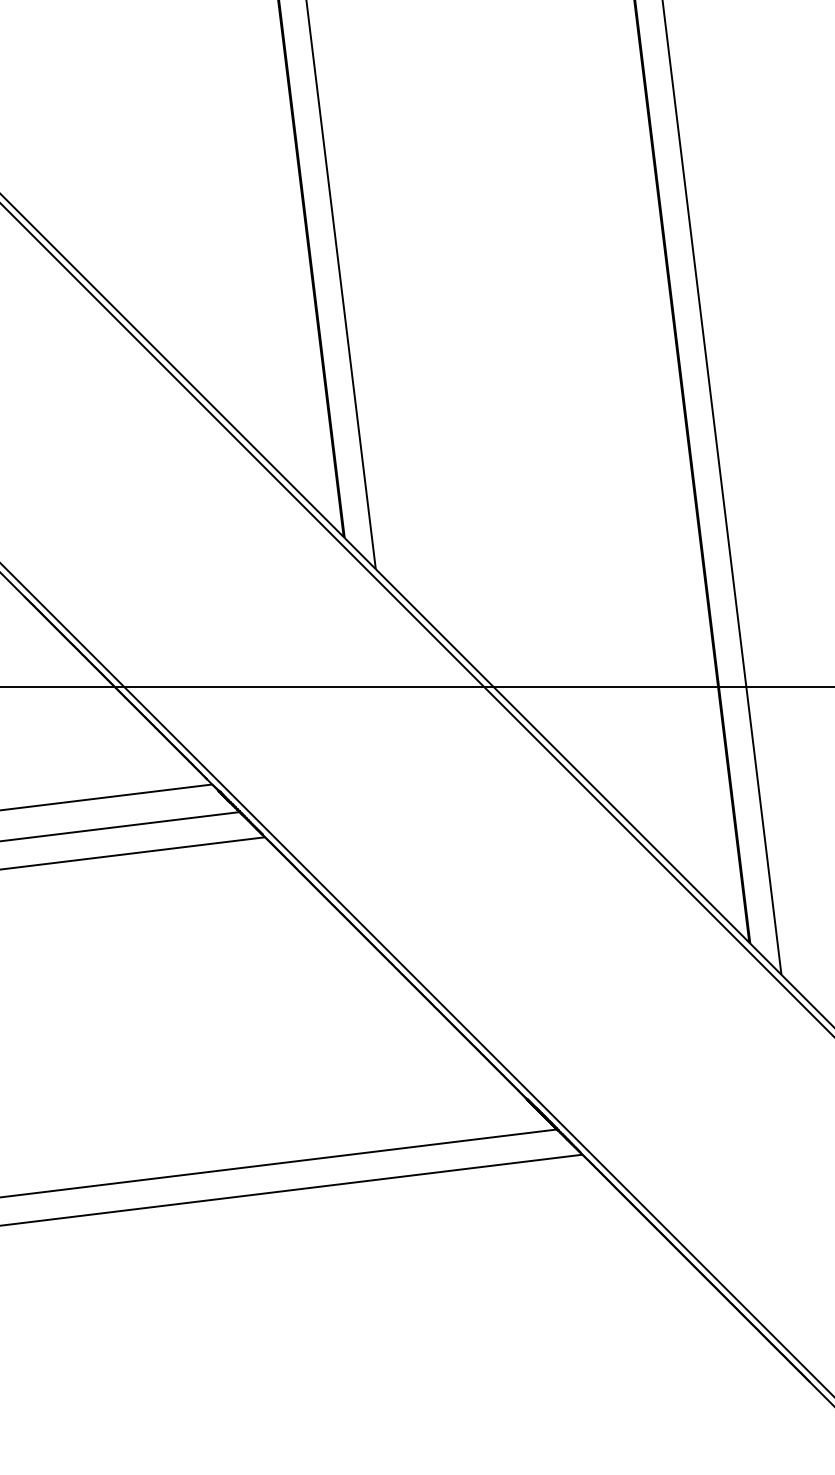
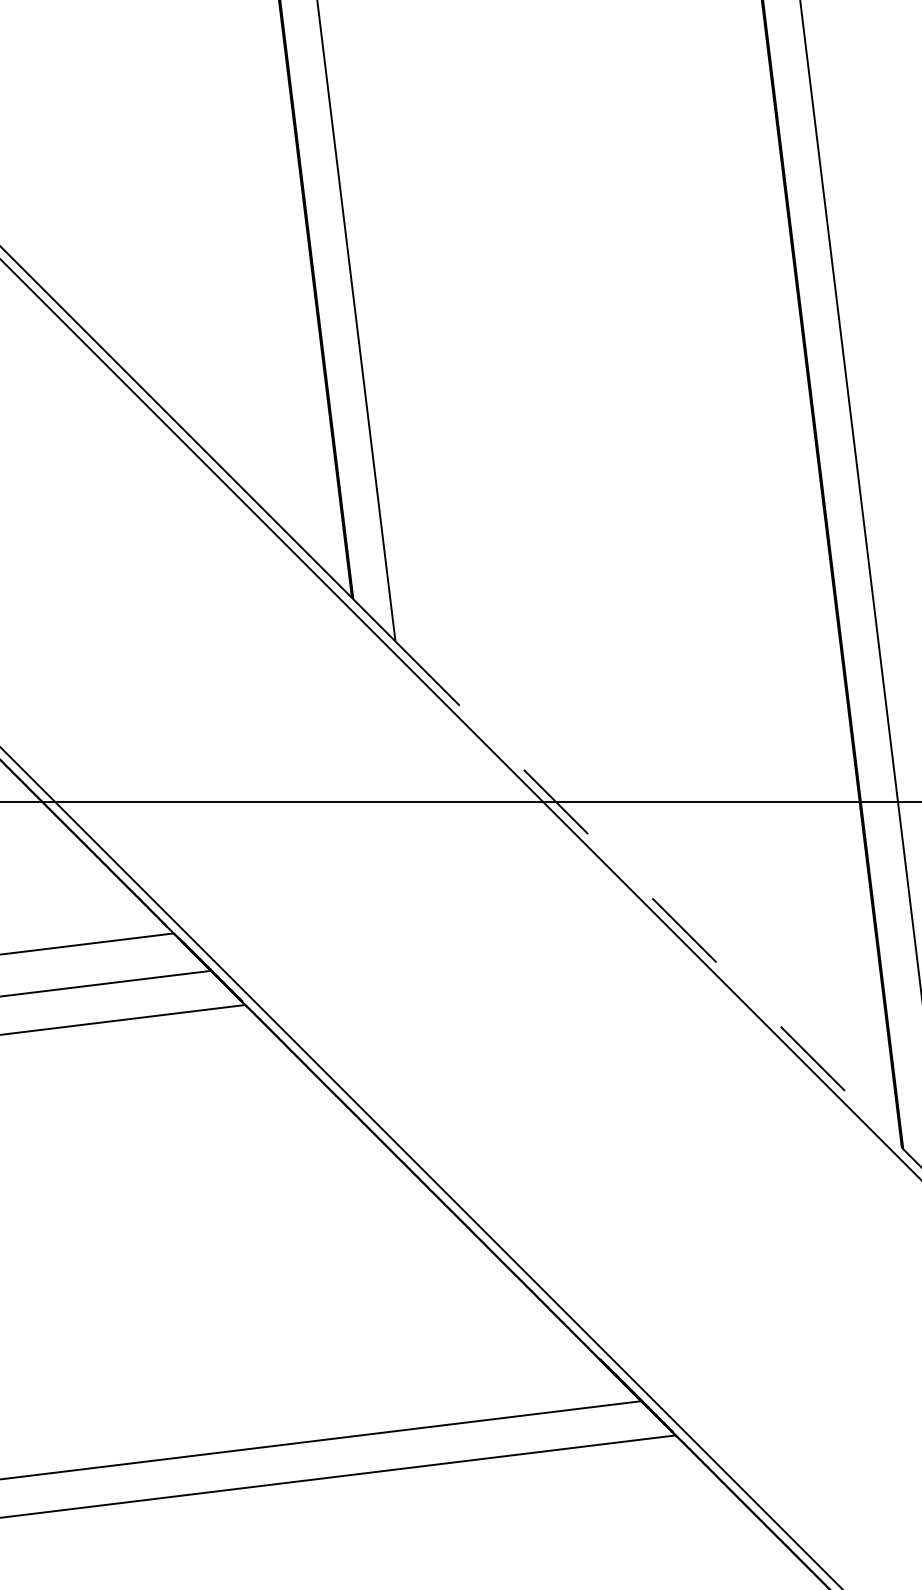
line: (562, 756) -> (648, 895), solid -> dashed

